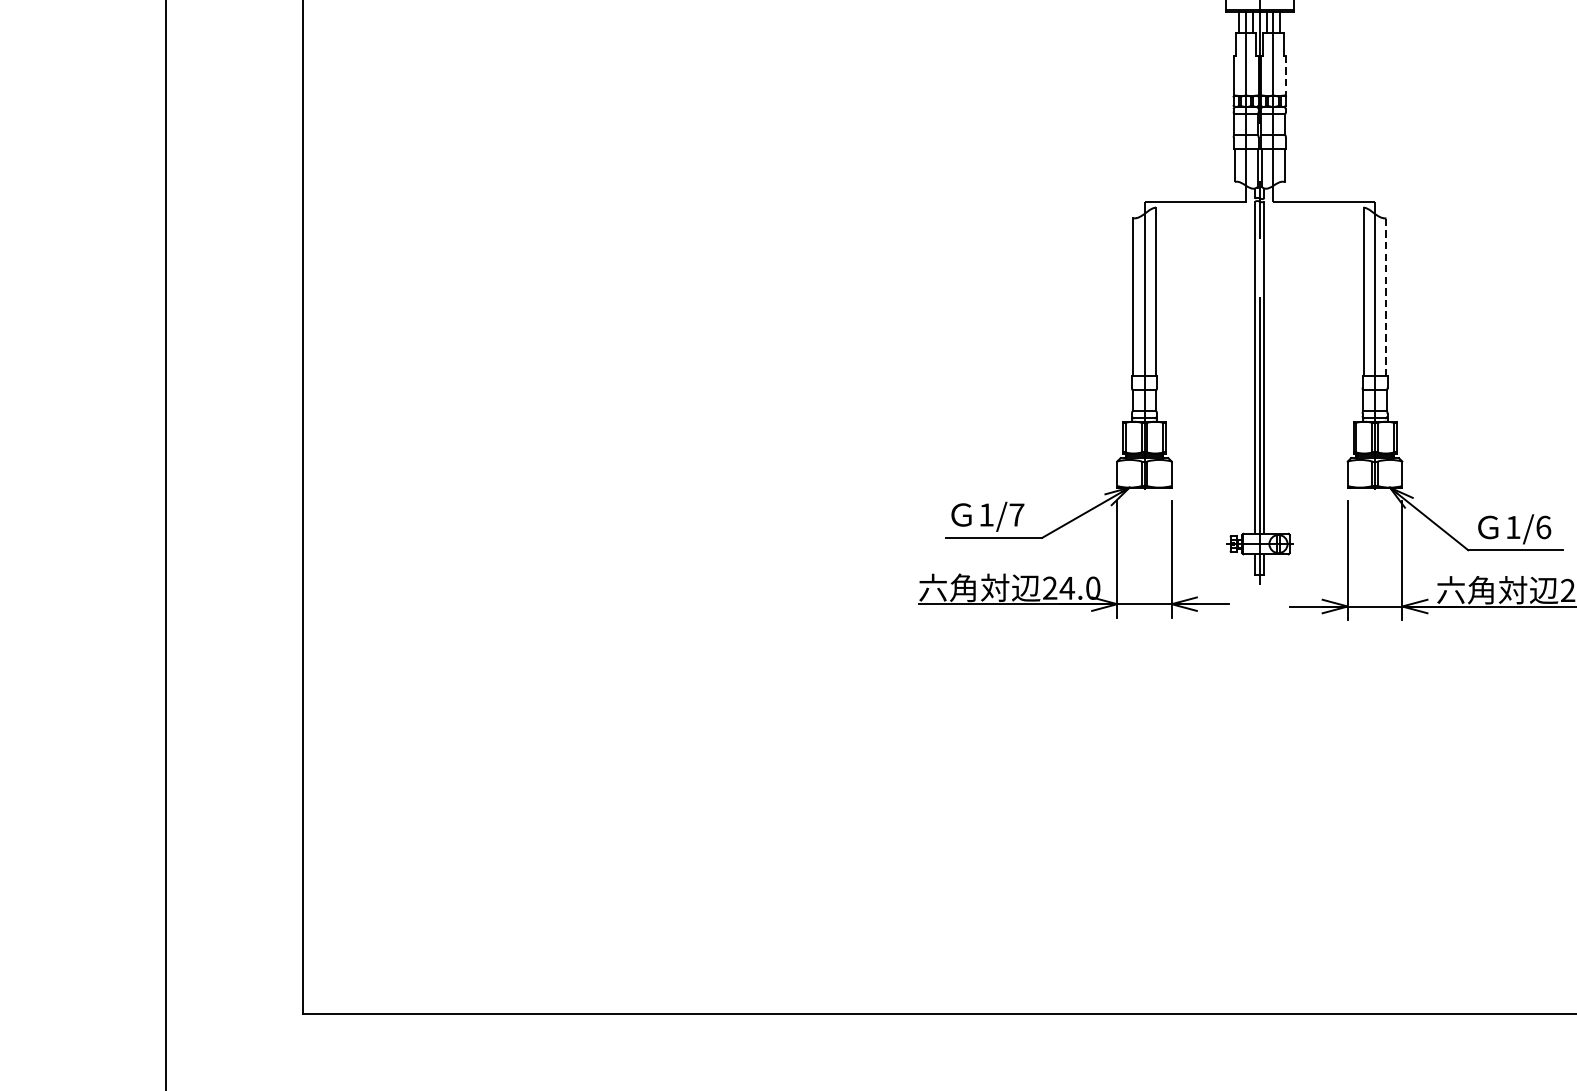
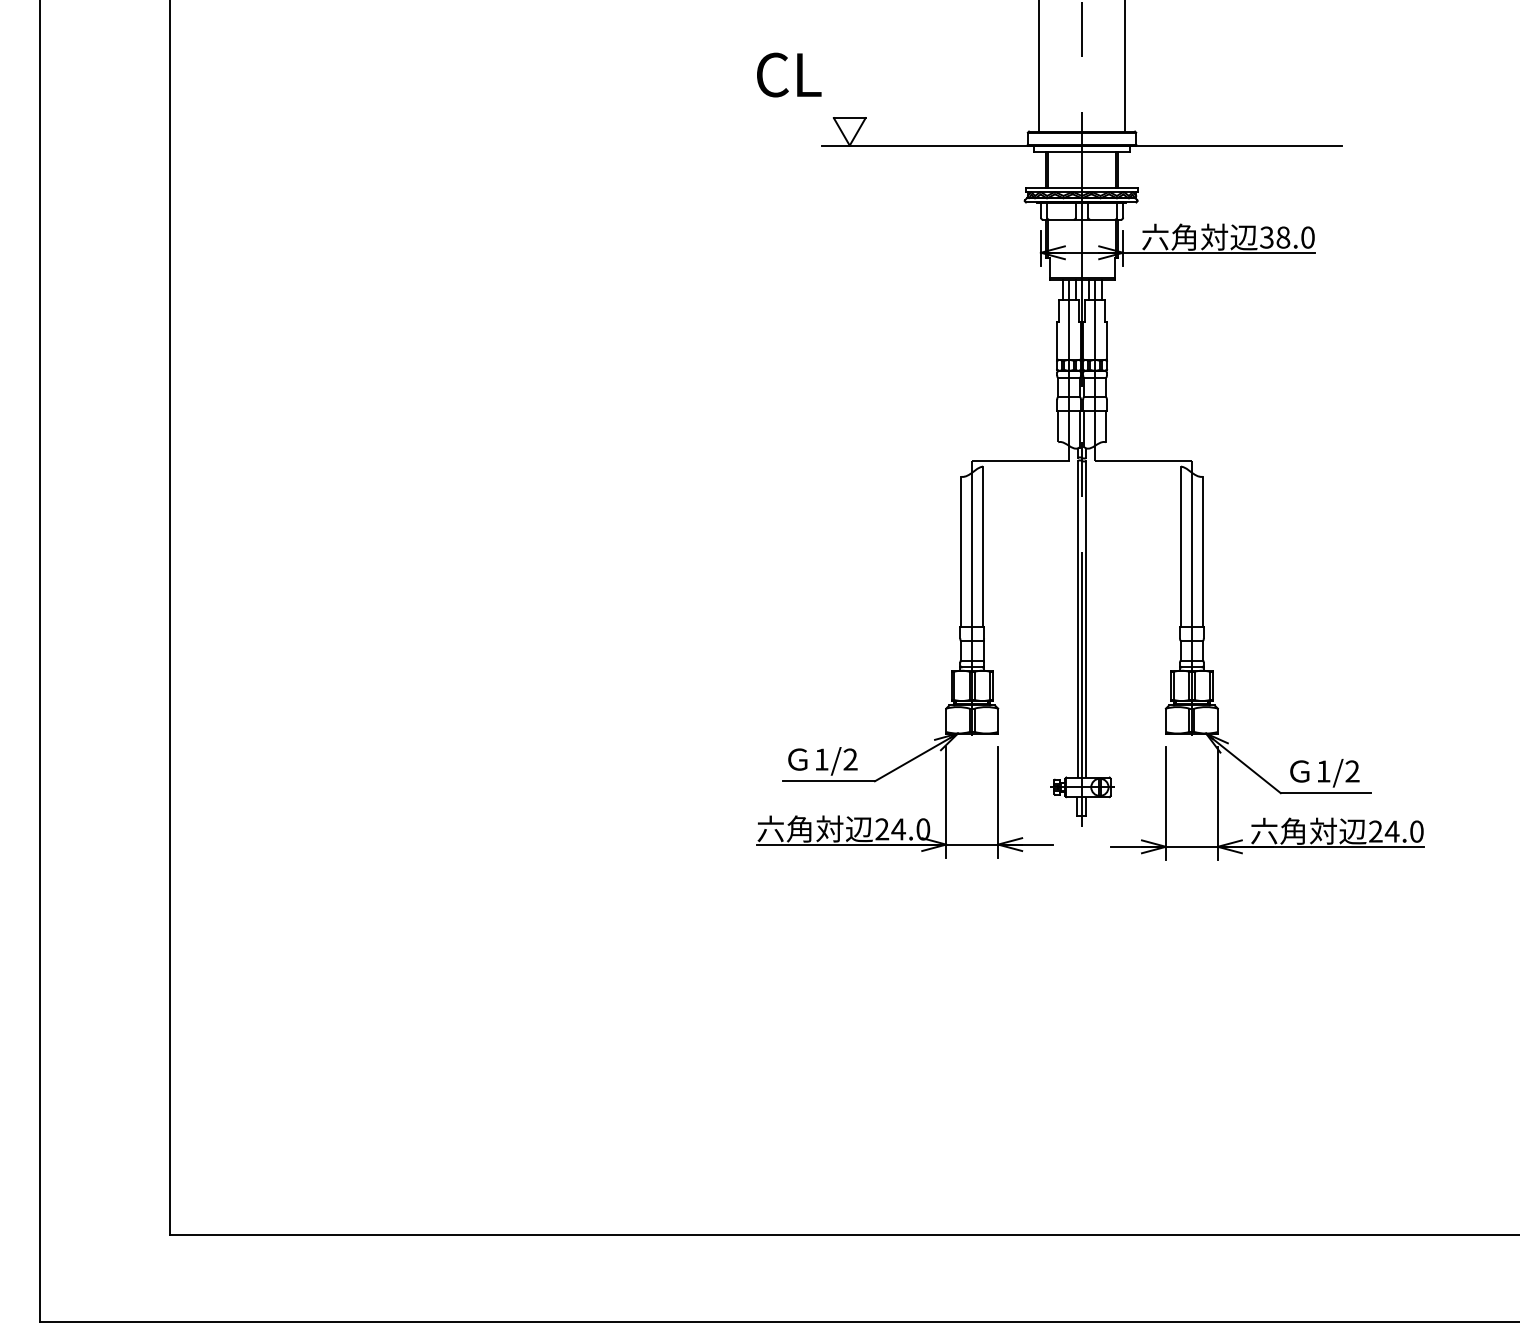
line: (1285, 76) -> (1106, 341), dashed -> solid
line: (1386, 296) -> (1202, 551), dashed -> solid
text: (1016, 514) -> (850, 759), 1/7 -> 1/2
text: (1543, 527) -> (1352, 771), 1/6 -> 1/2

